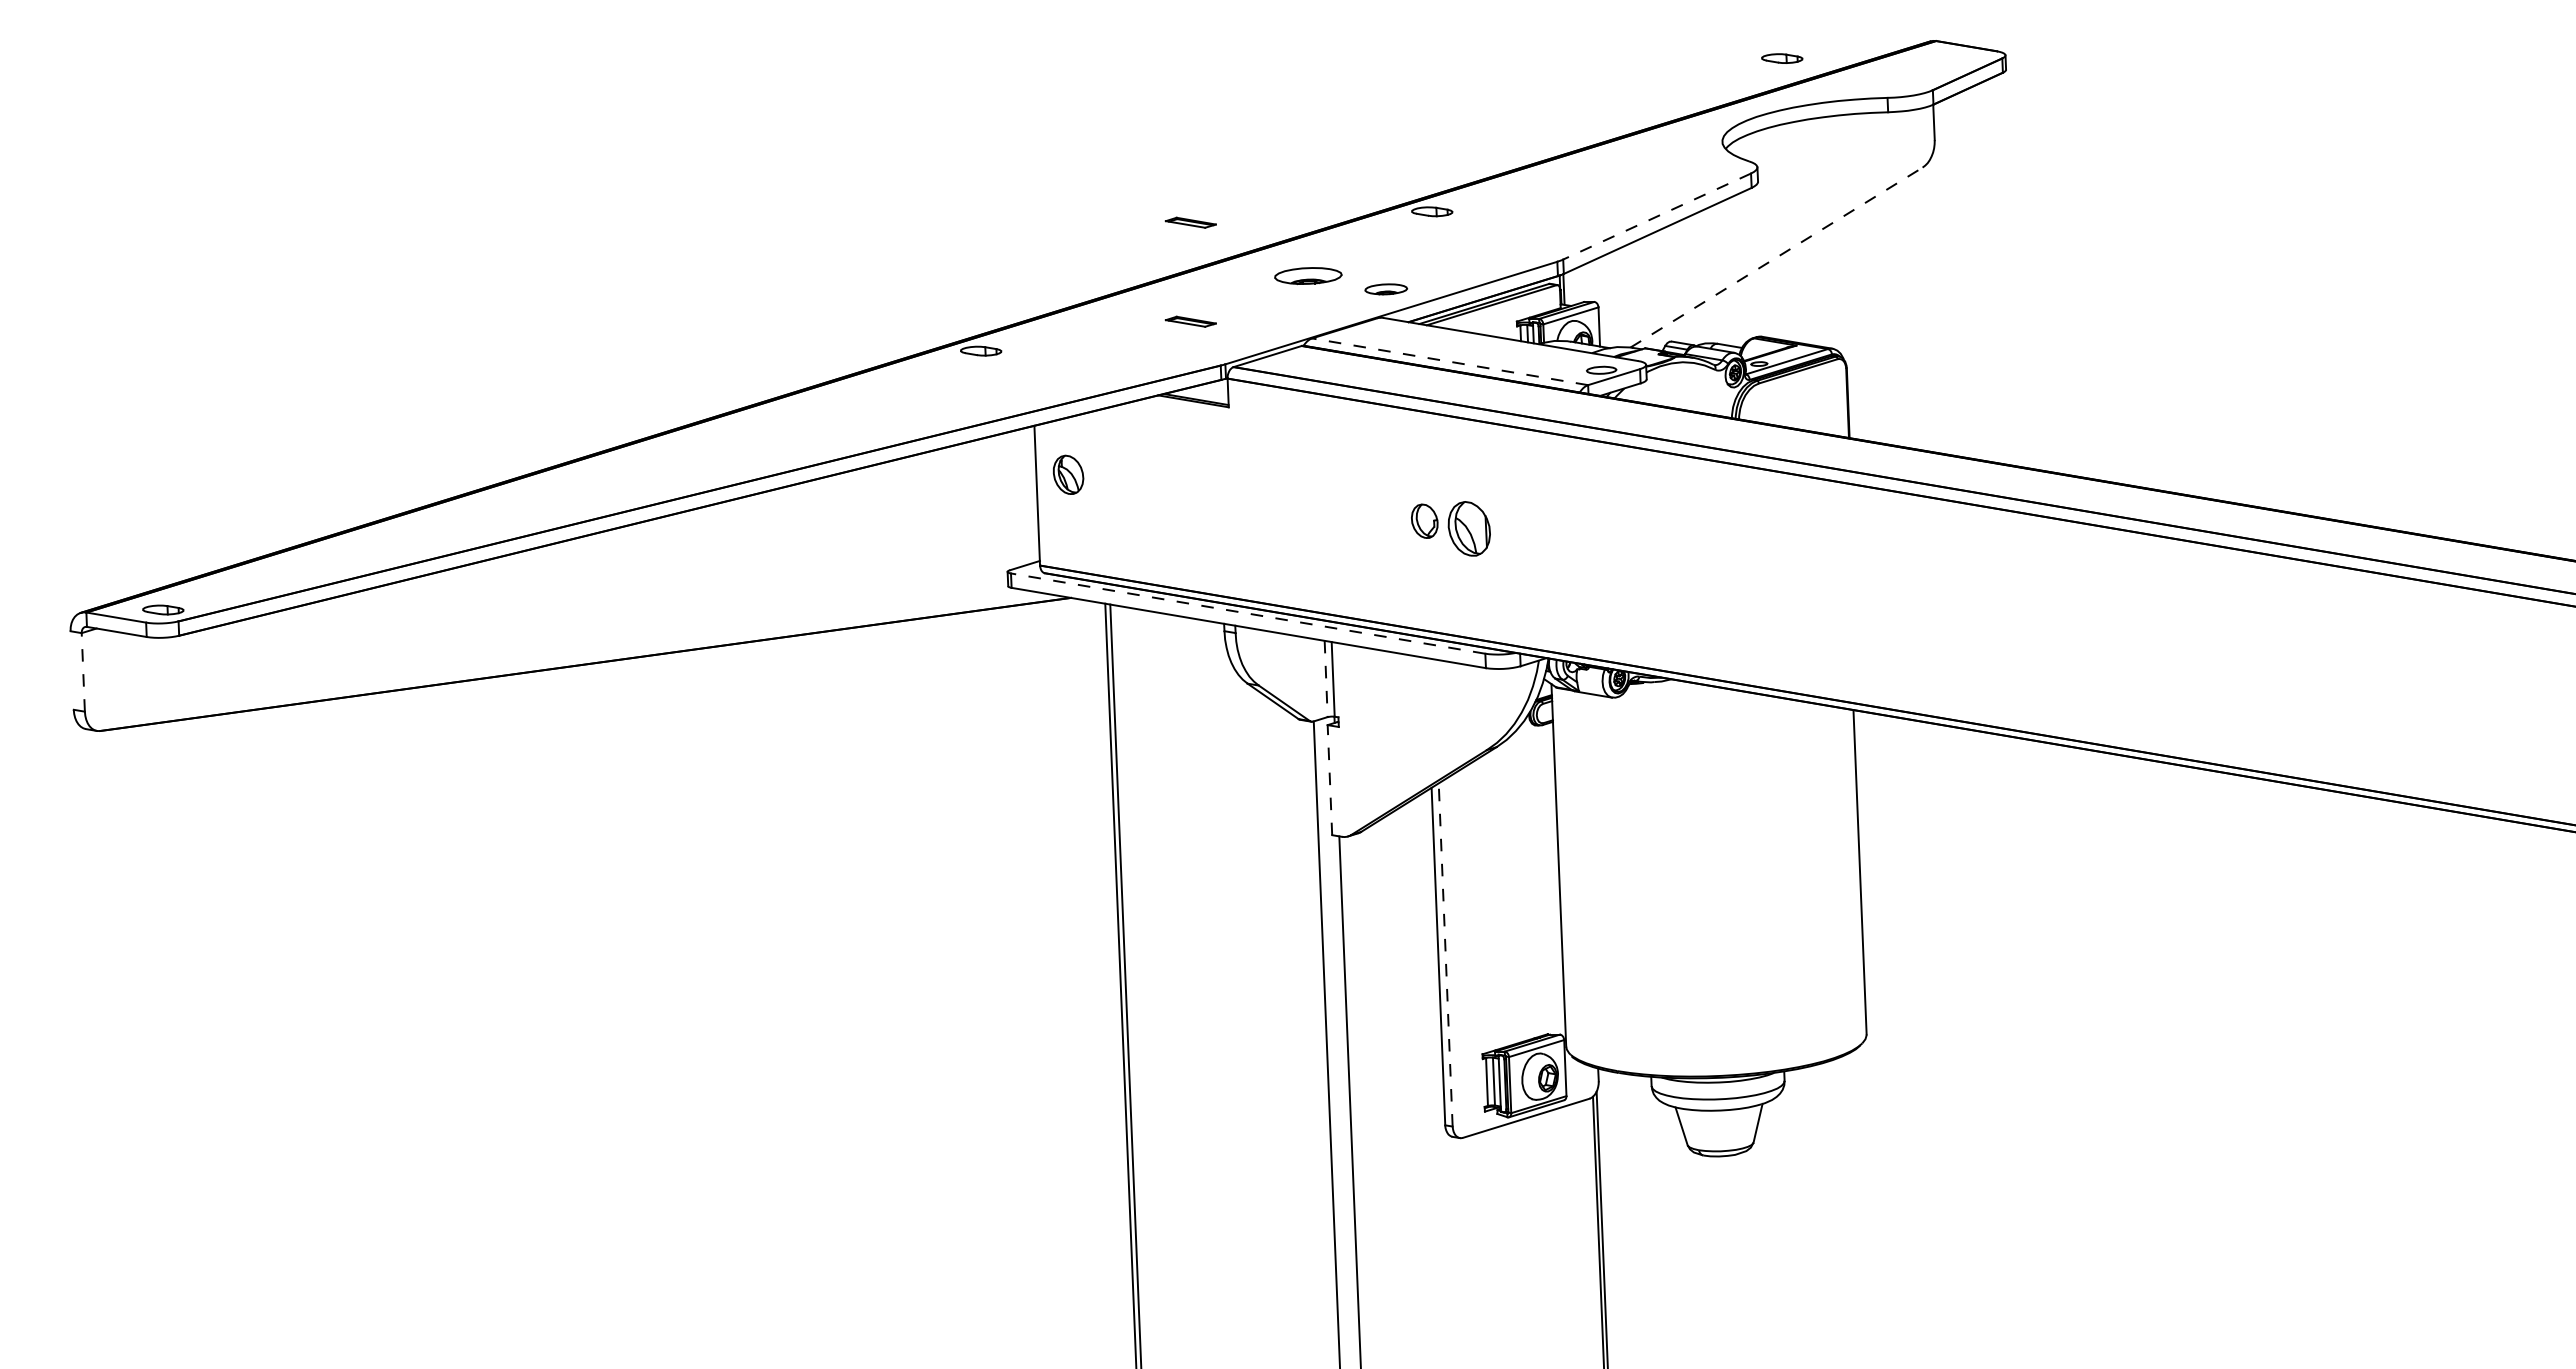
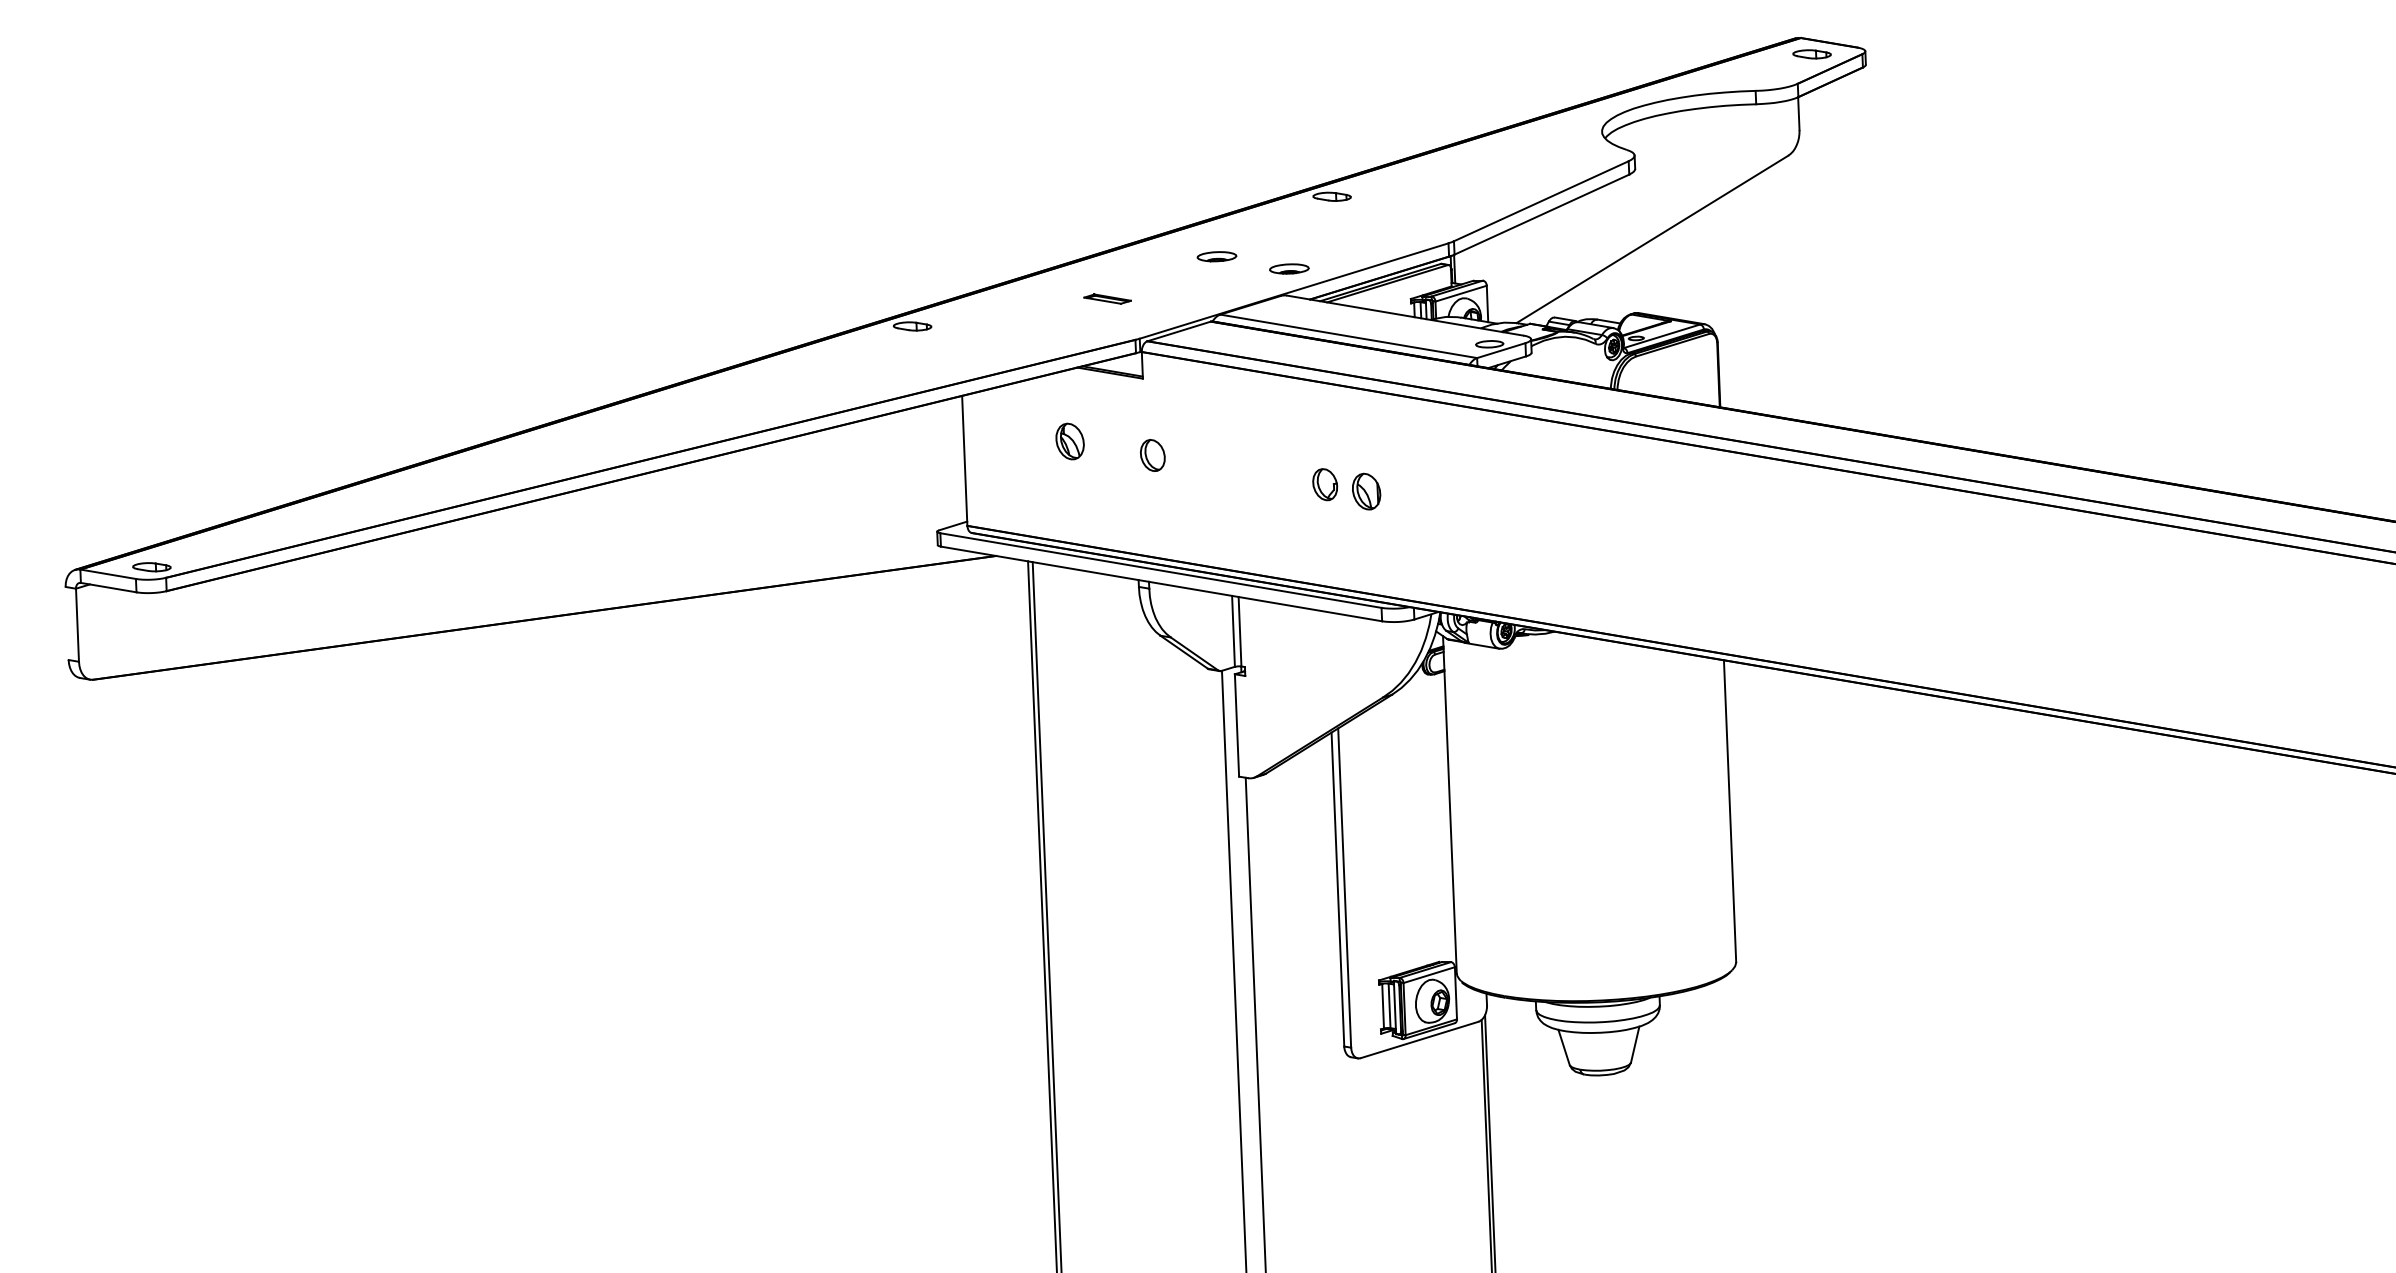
part: (1782, 58) -> (1812, 54), moved
line: (1656, 216) -> (1540, 201), dashed -> solid
part: (1190, 222) -> (1107, 206), removed
line: (1776, 257) -> (1652, 239), dashed -> solid
part: (1308, 276) -> (1217, 257), size x0.62
line: (1449, 361) -> (1348, 336), dashed -> solid
part: (1068, 474) -> (1070, 441), moved
part: (1239, 489) -> (1152, 455), added
part: (1468, 528) -> (1365, 491), size x0.71
line: (1248, 613) -> (1161, 570), dashed -> solid
line: (83, 671) -> (77, 624), dashed -> solid
line: (1326, 679) -> (1233, 631), dashed -> solid
line: (1329, 779) -> (1236, 724), dashed -> solid
line: (1445, 954) -> (1344, 887), dashed -> solid

